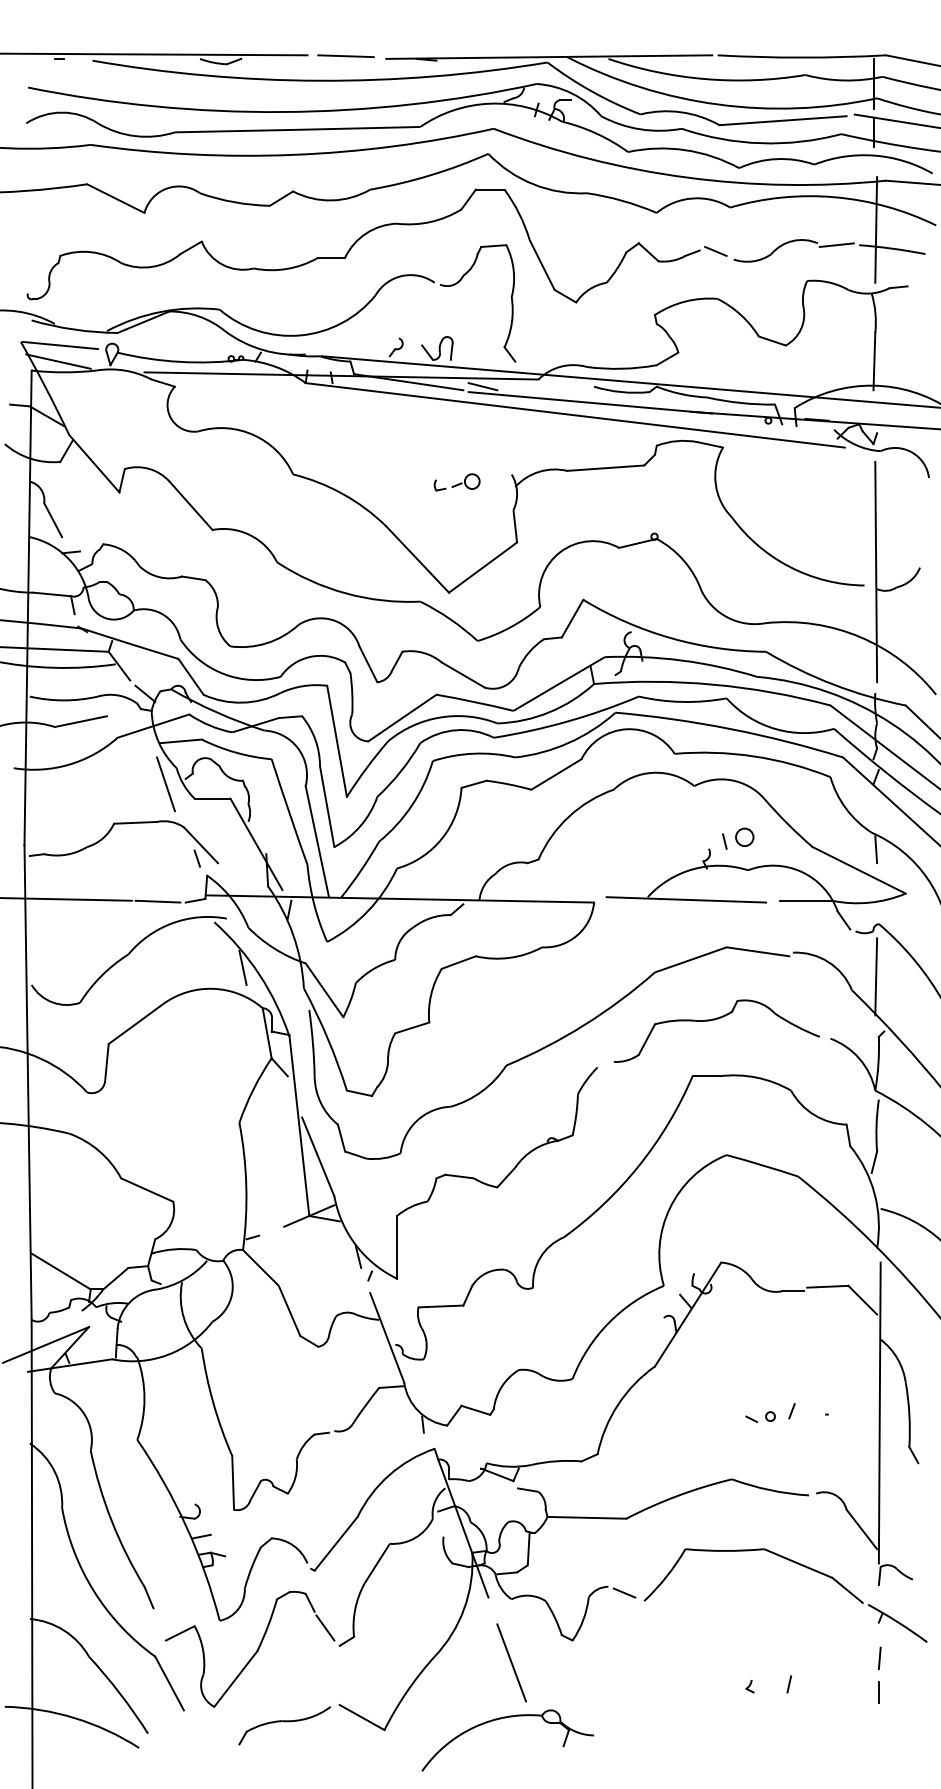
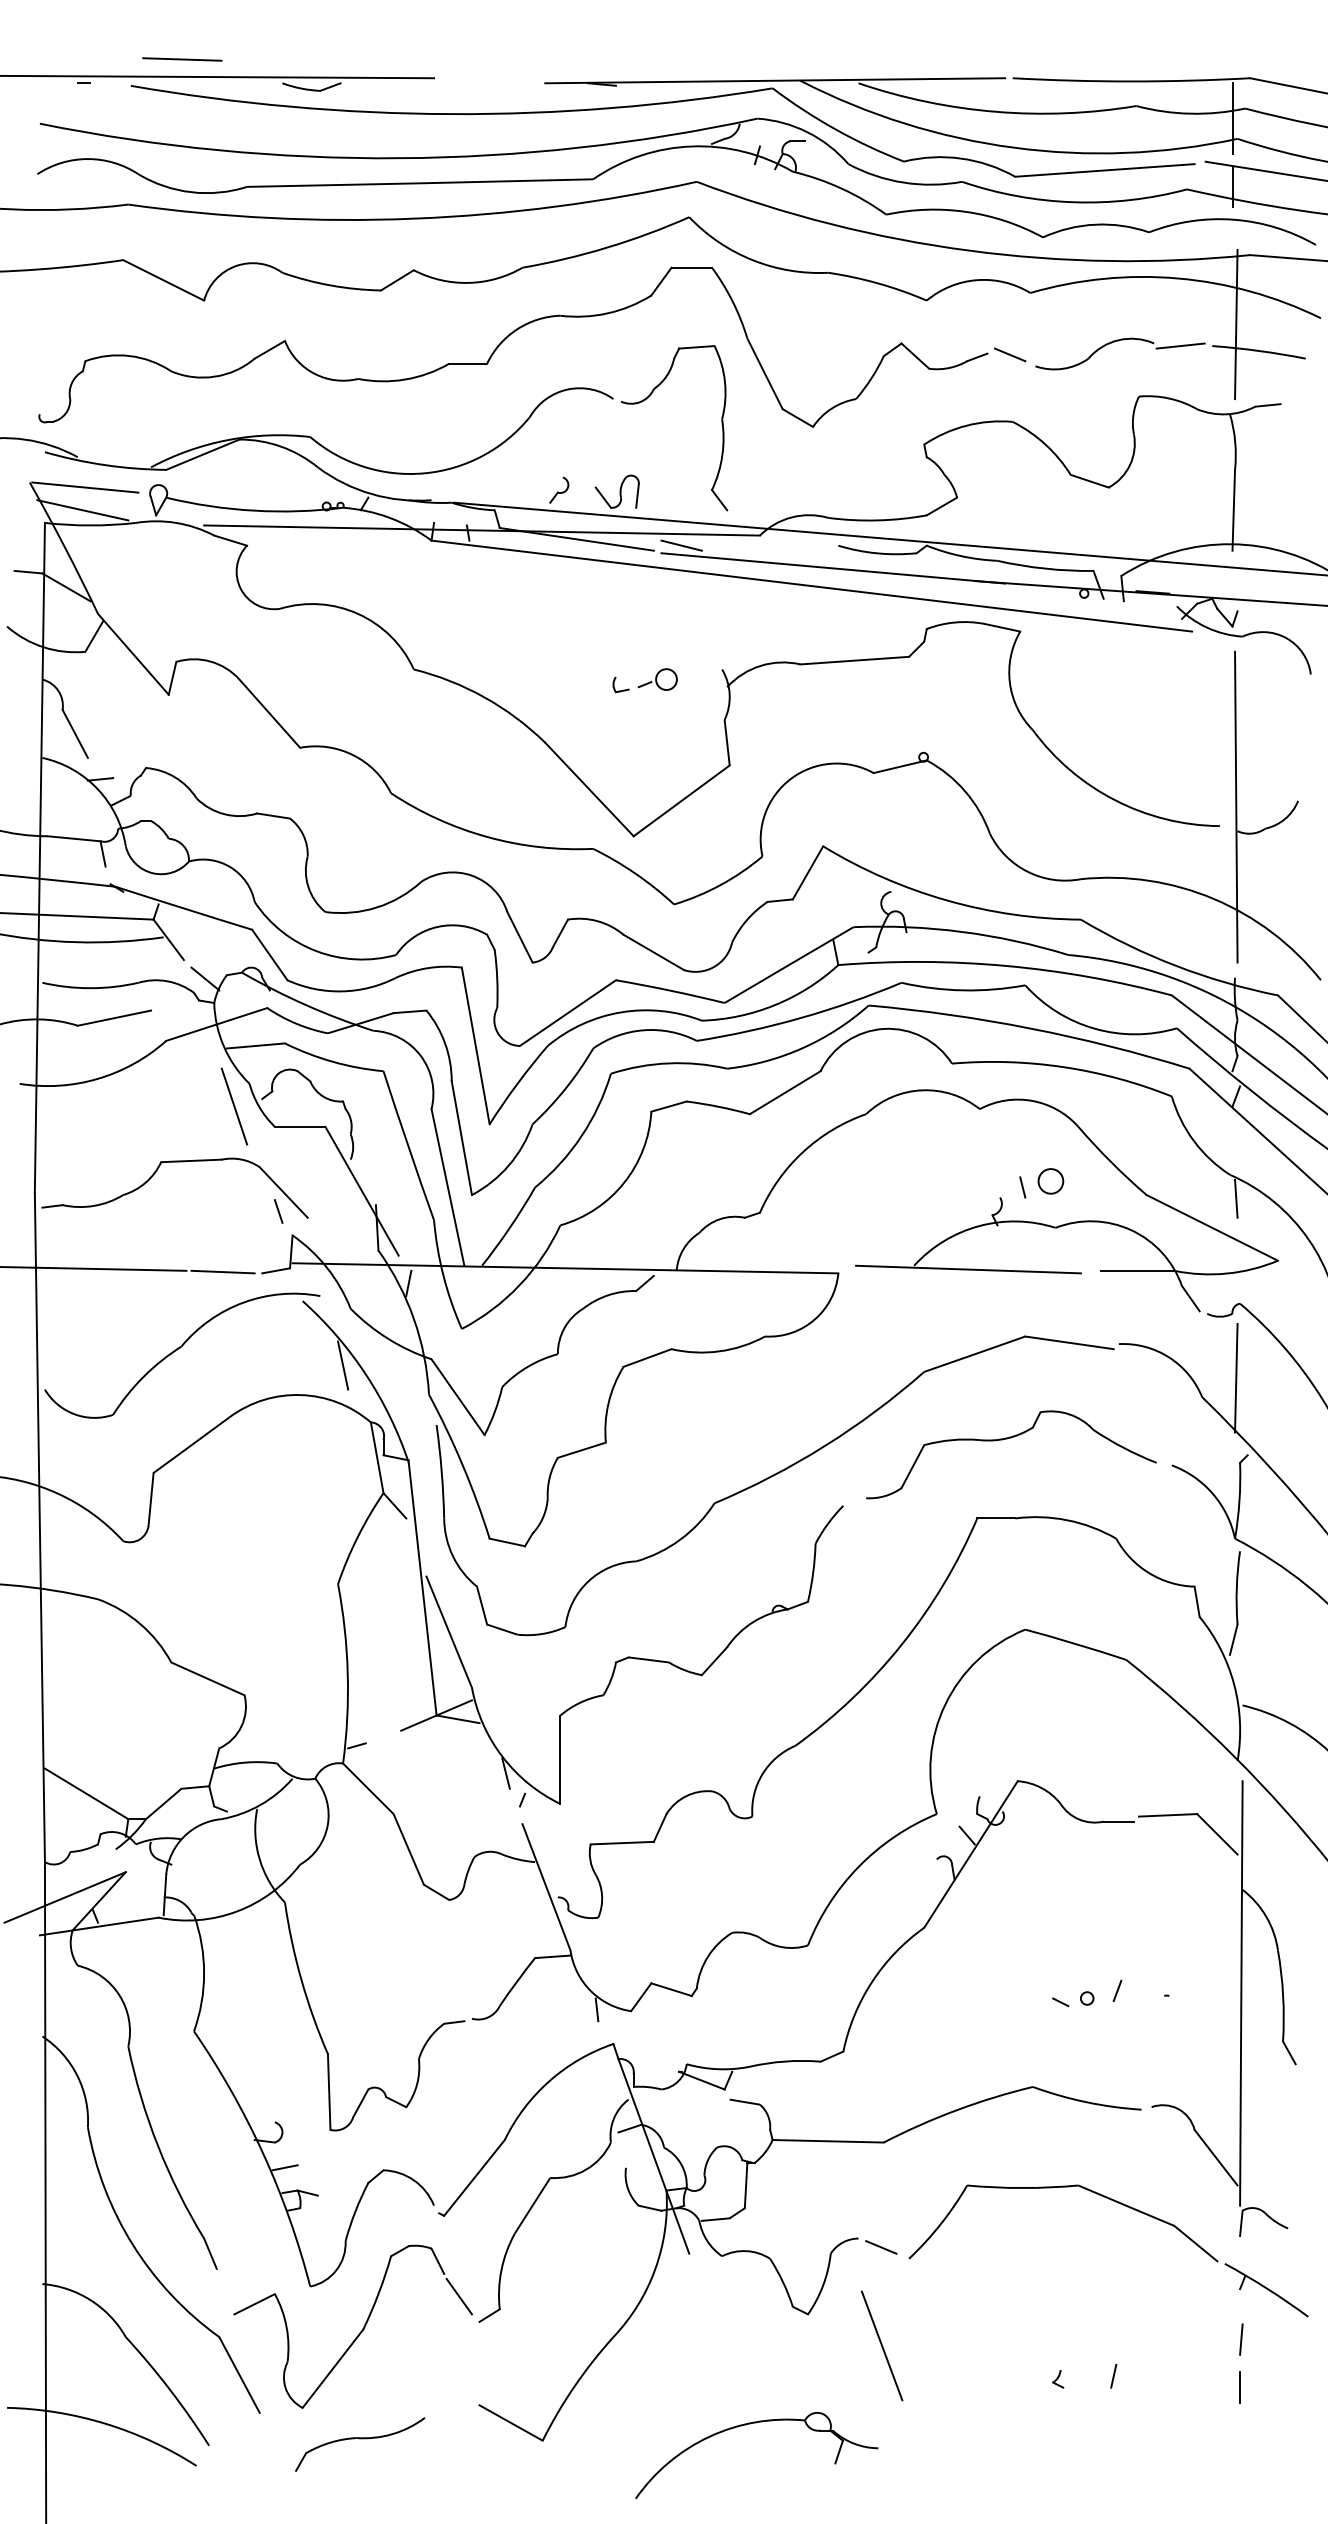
line: (346, 56) -> (182, 59), moved
line: (511, 1662) -> (881, 2345), moved
part: (503, 1718) -> (750, 2424), moved
part: (285, 1725) -> (360, 2444), moved

